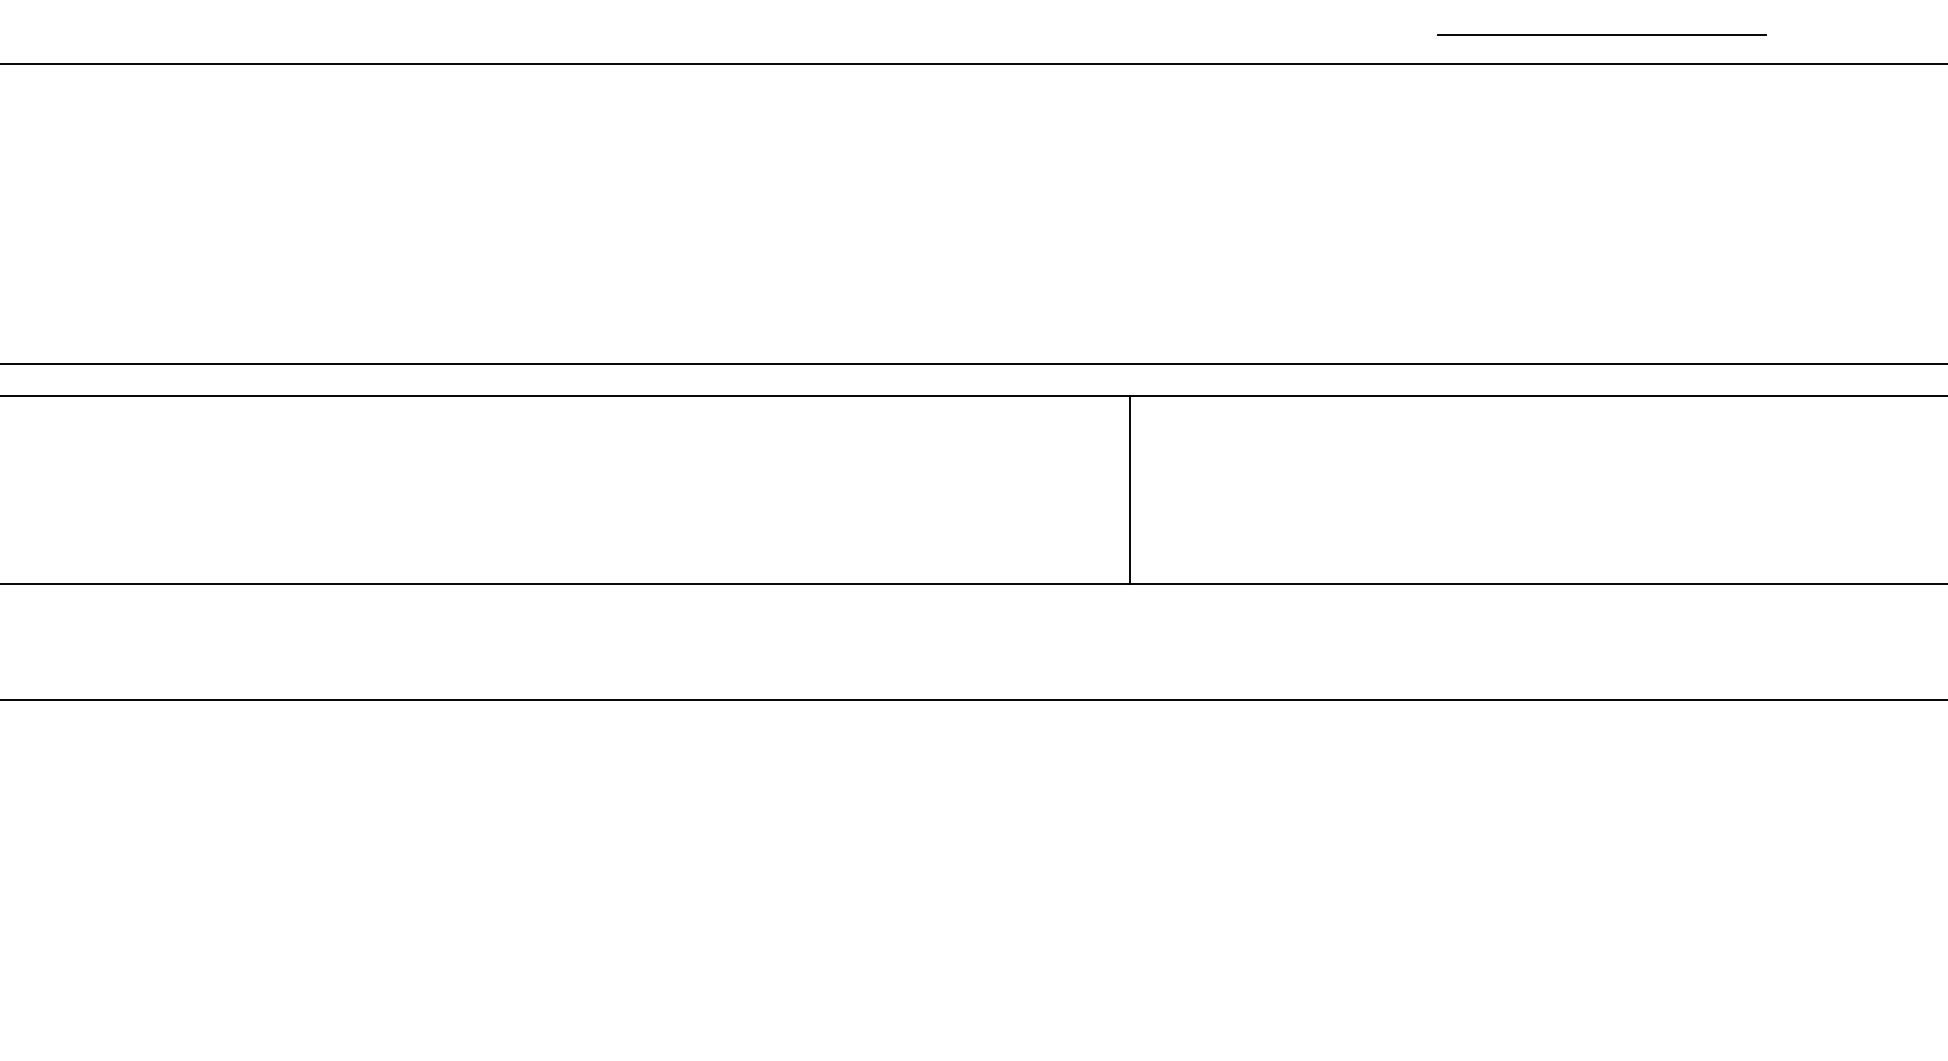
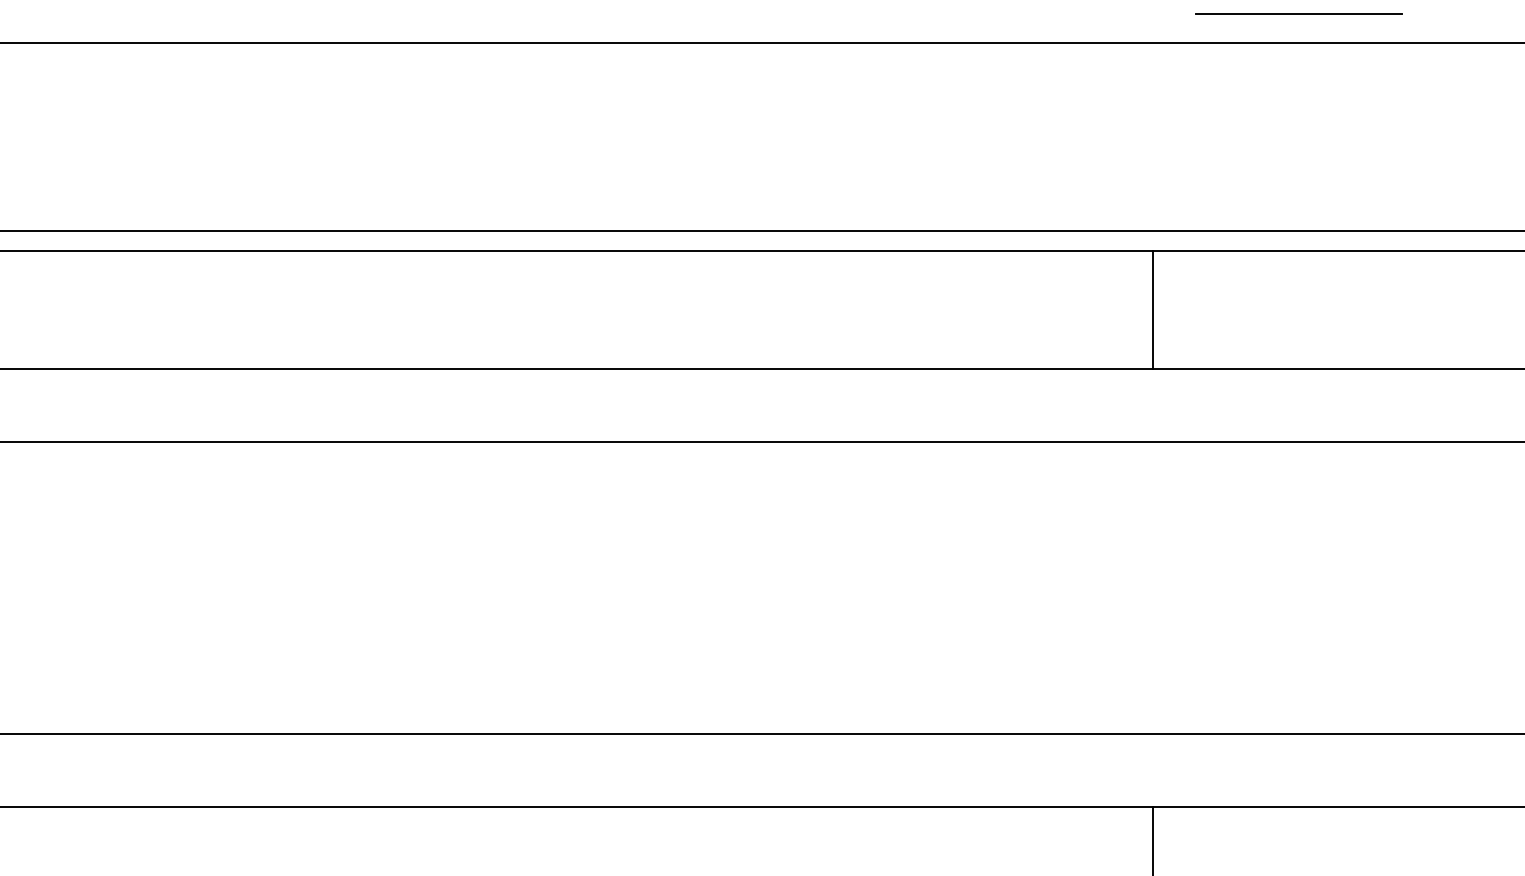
line: (1600, 33) -> (1298, 13), moved
line: (1129, 489) -> (1152, 309), moved

